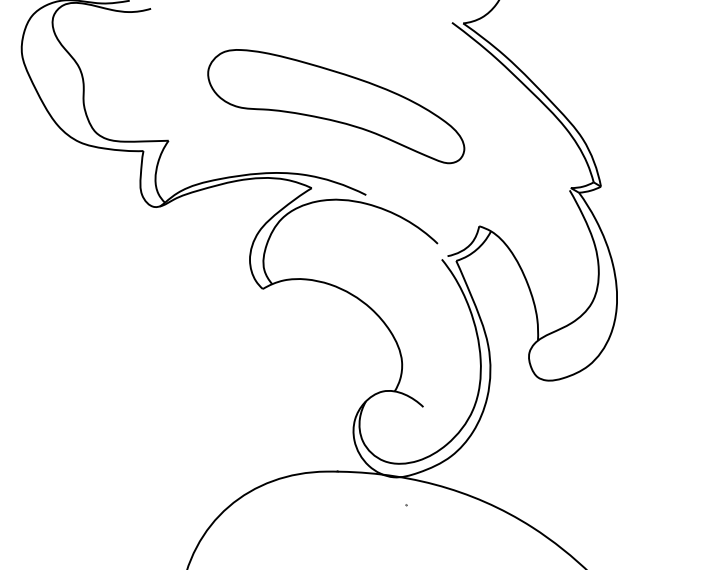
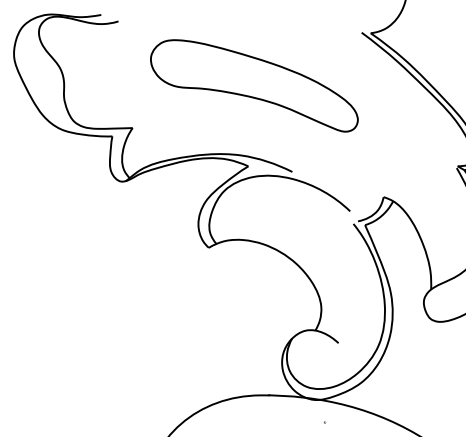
part: (336, 106) -> (254, 85), moved

